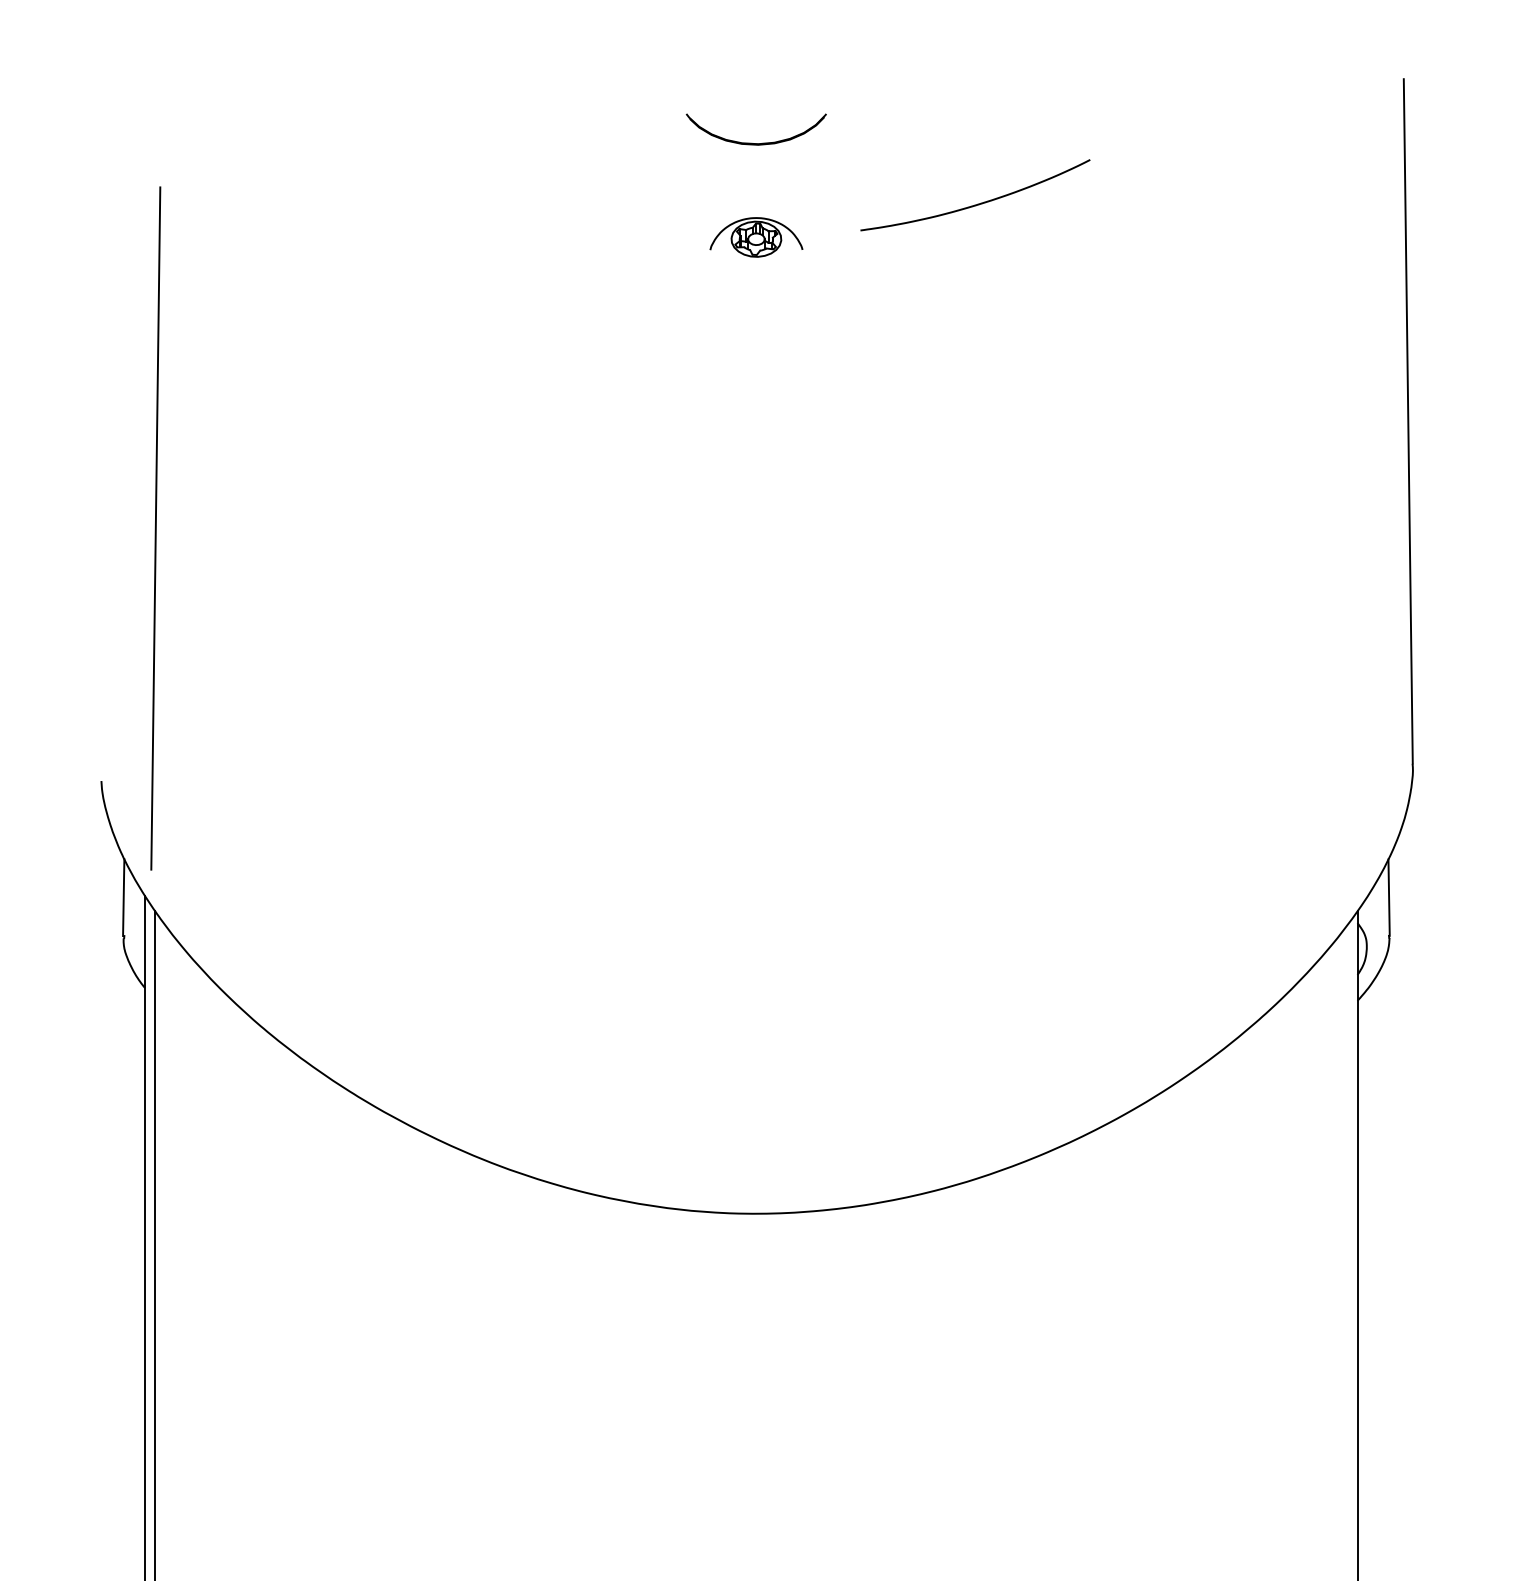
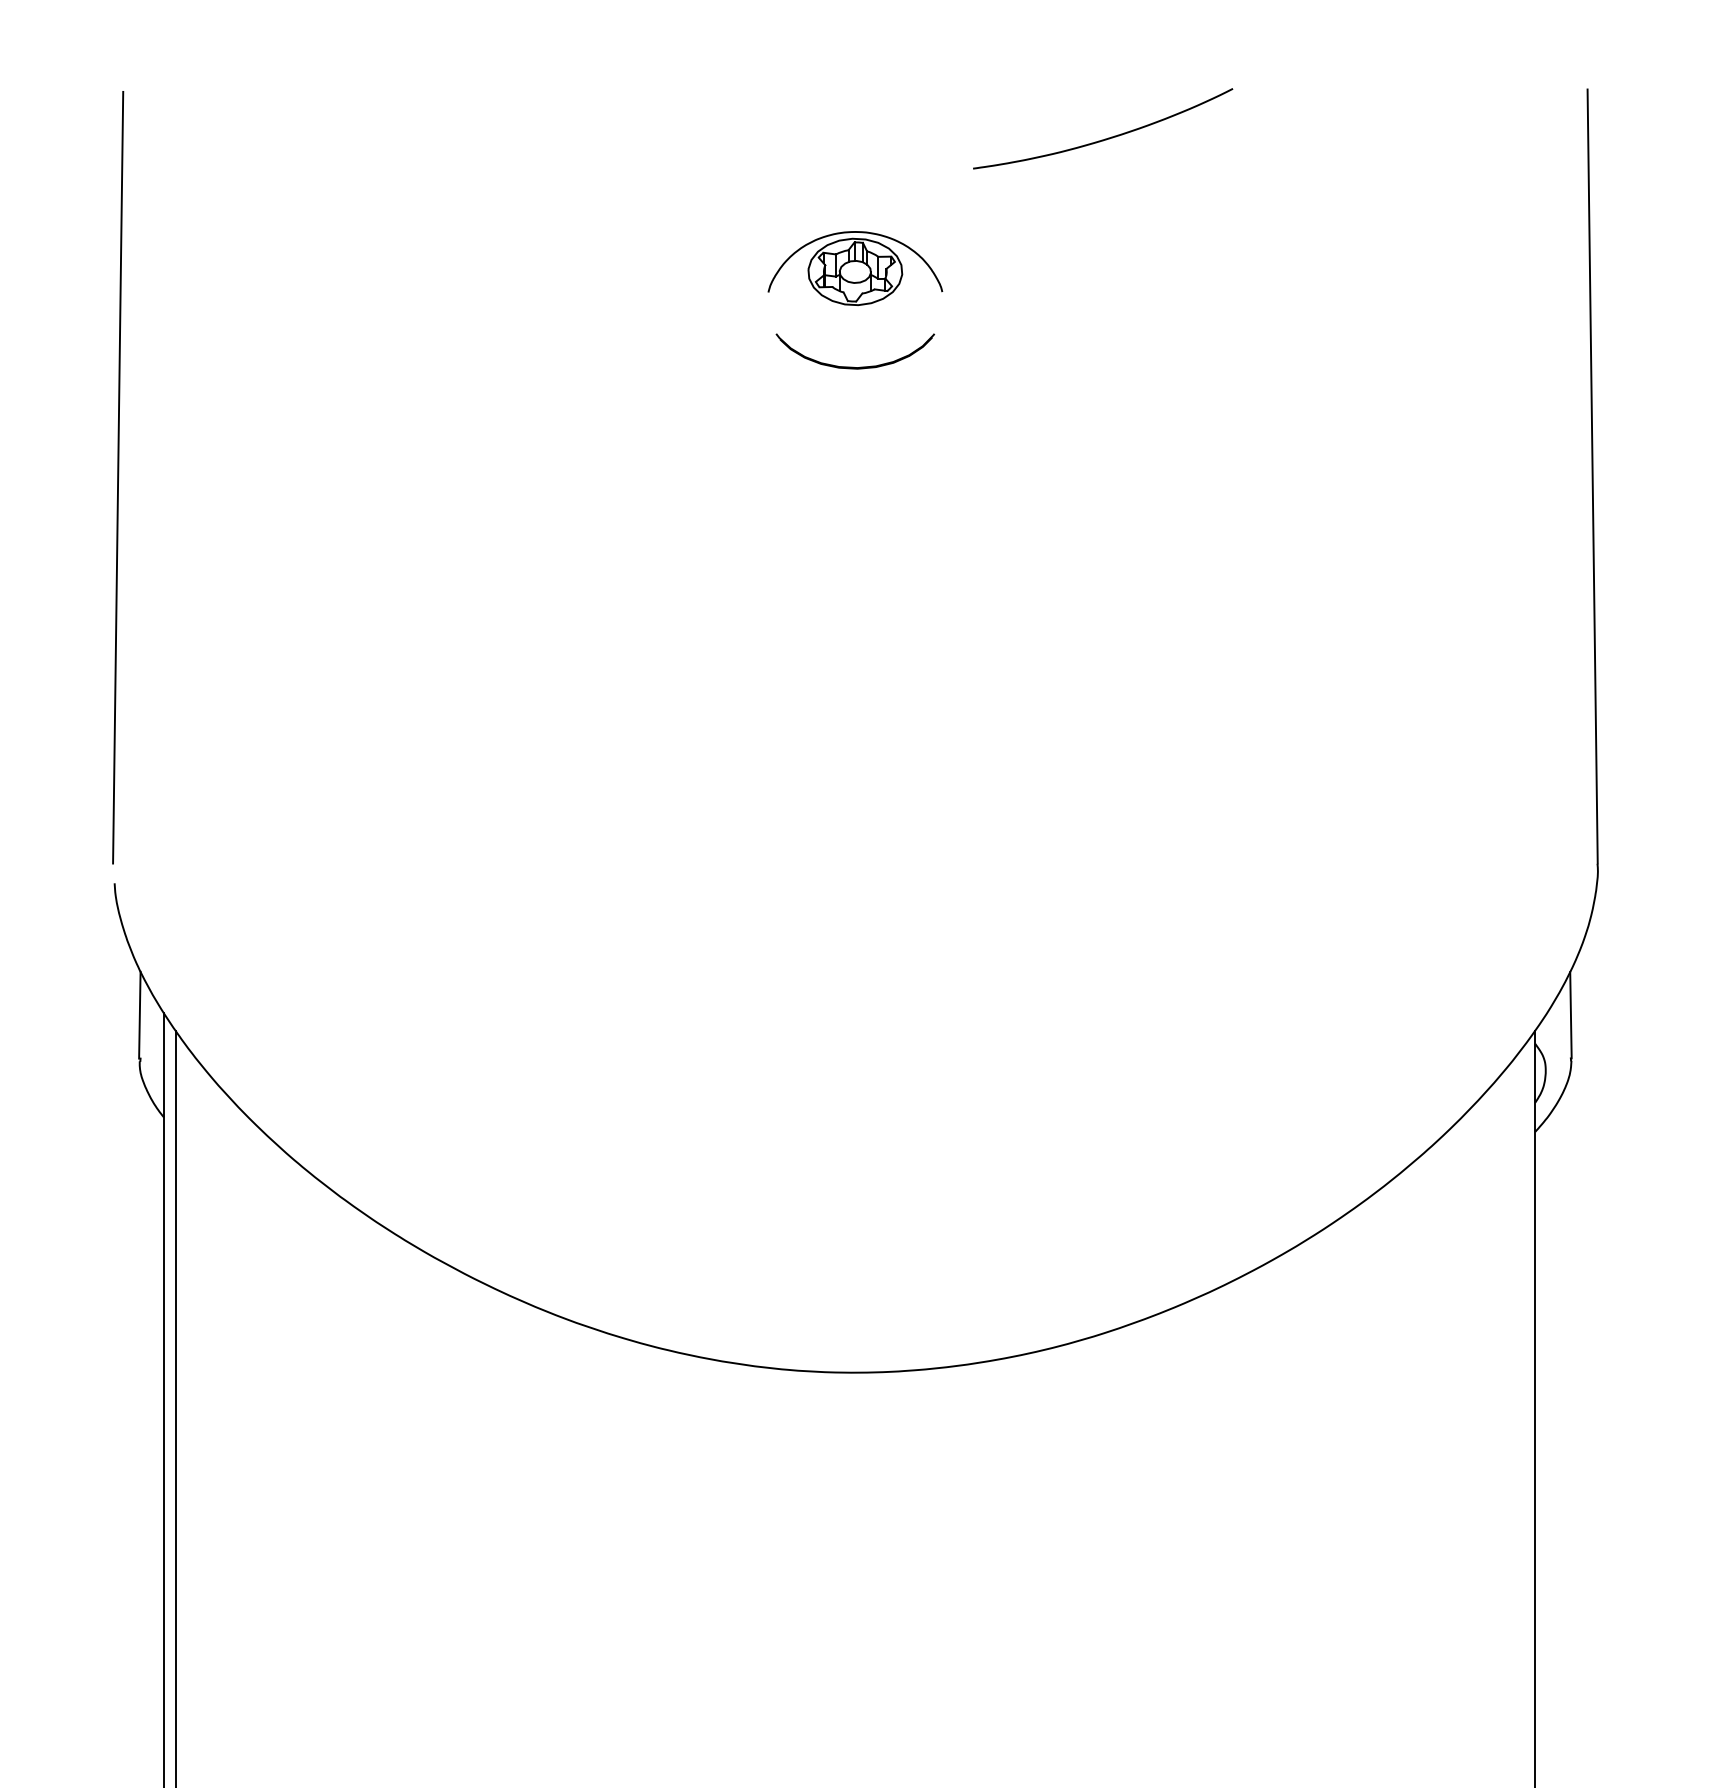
part: (754, 142) -> (853, 366), moved
curve: (977, 203) -> (1105, 138), moved
part: (756, 237) -> (855, 268), size x1.67
line: (156, 528) -> (118, 477), moved

